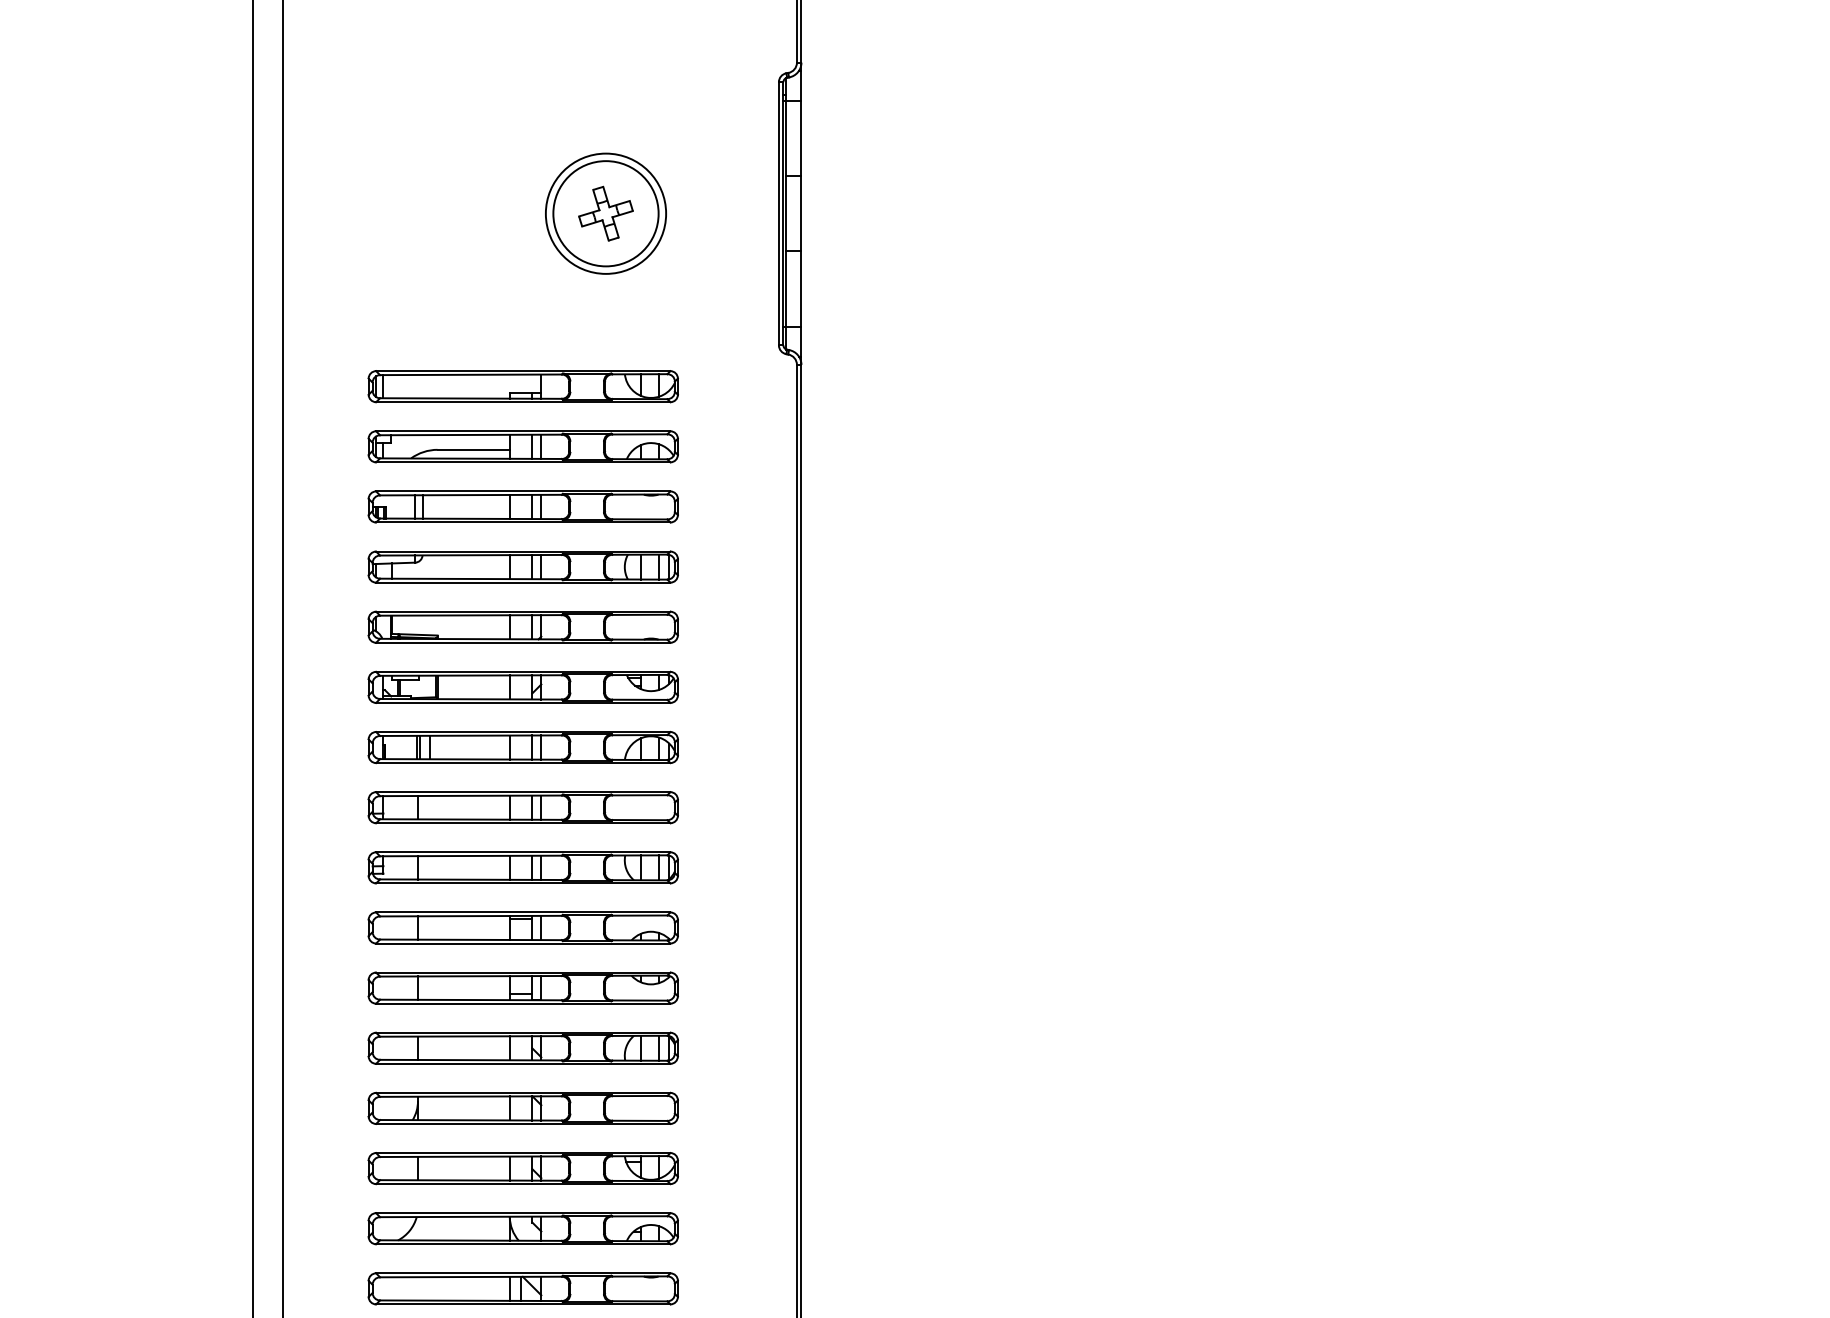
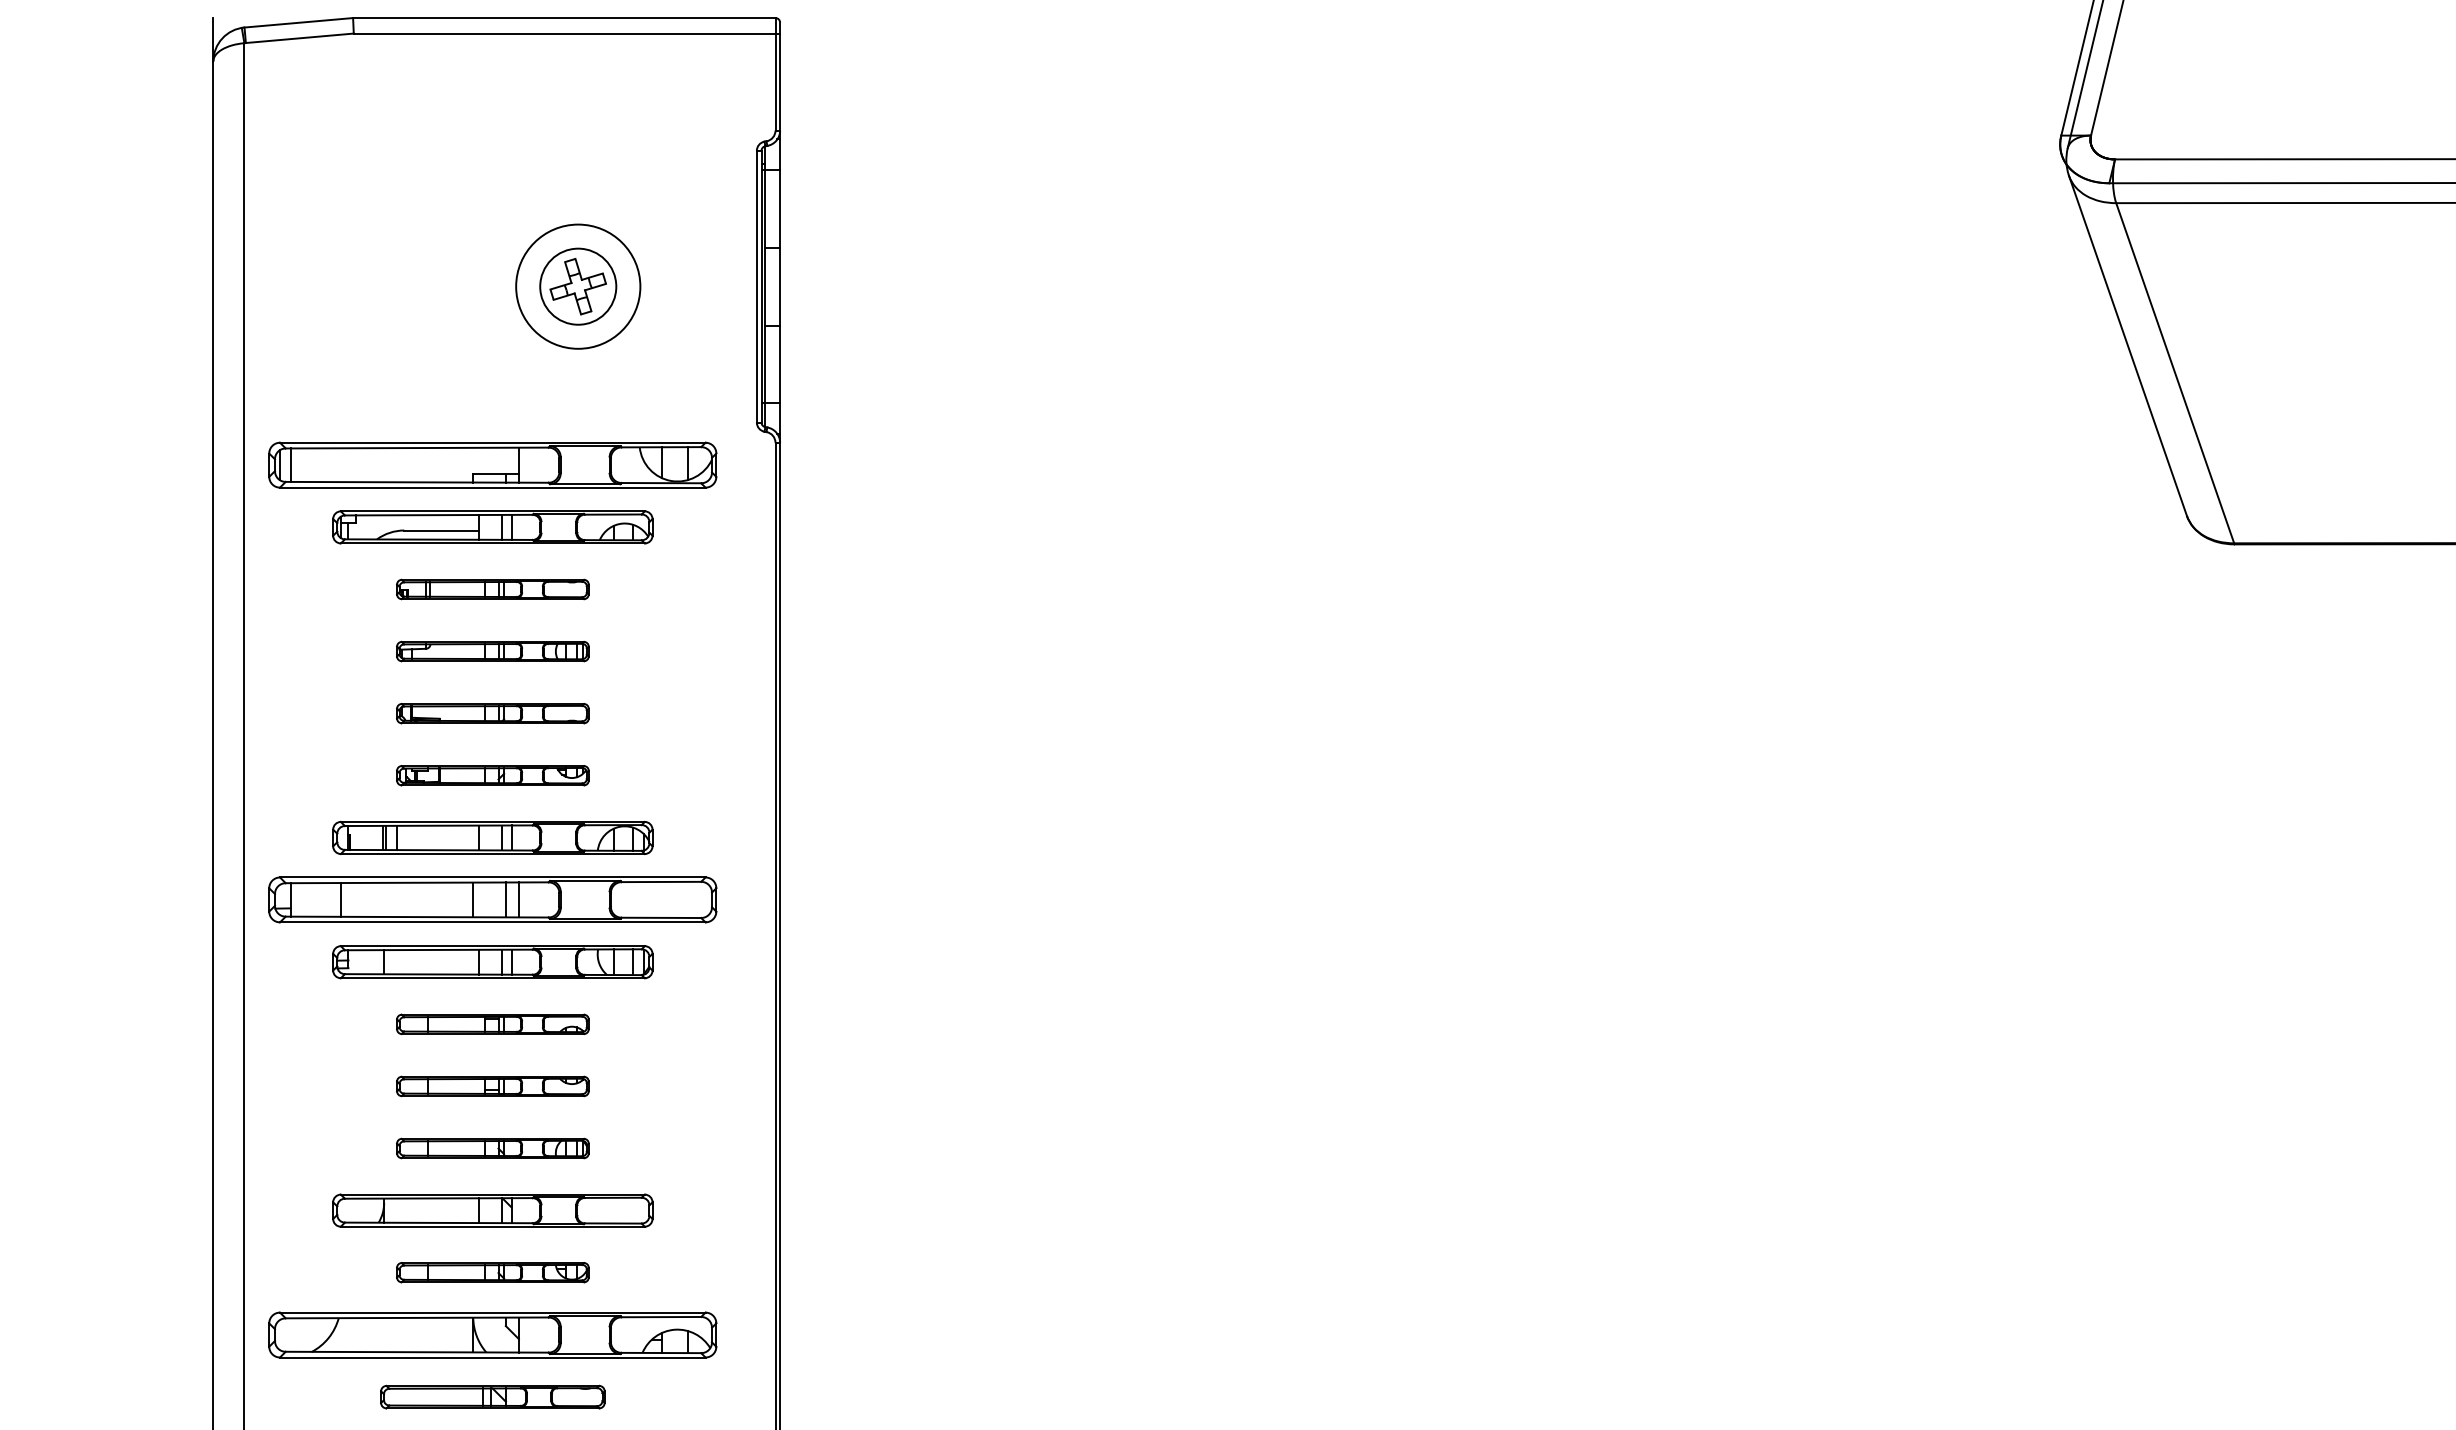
circle: (605, 213) -> (577, 286), size x0.7
part: (522, 386) -> (492, 465), size x1.4
part: (522, 506) -> (492, 589), size x0.6
part: (522, 566) -> (492, 651), size x0.6
part: (522, 627) -> (492, 713), size x0.6
part: (522, 687) -> (492, 775), size x0.6
part: (522, 808) -> (492, 900), size x1.4
part: (522, 928) -> (492, 1024), size x0.6
part: (522, 988) -> (492, 1086), size x0.6
part: (522, 1048) -> (492, 1148), size x0.6
part: (522, 1168) -> (492, 1272), size x0.6
part: (522, 1228) -> (492, 1334), size x1.4
part: (522, 1289) -> (492, 1397), size x0.7

